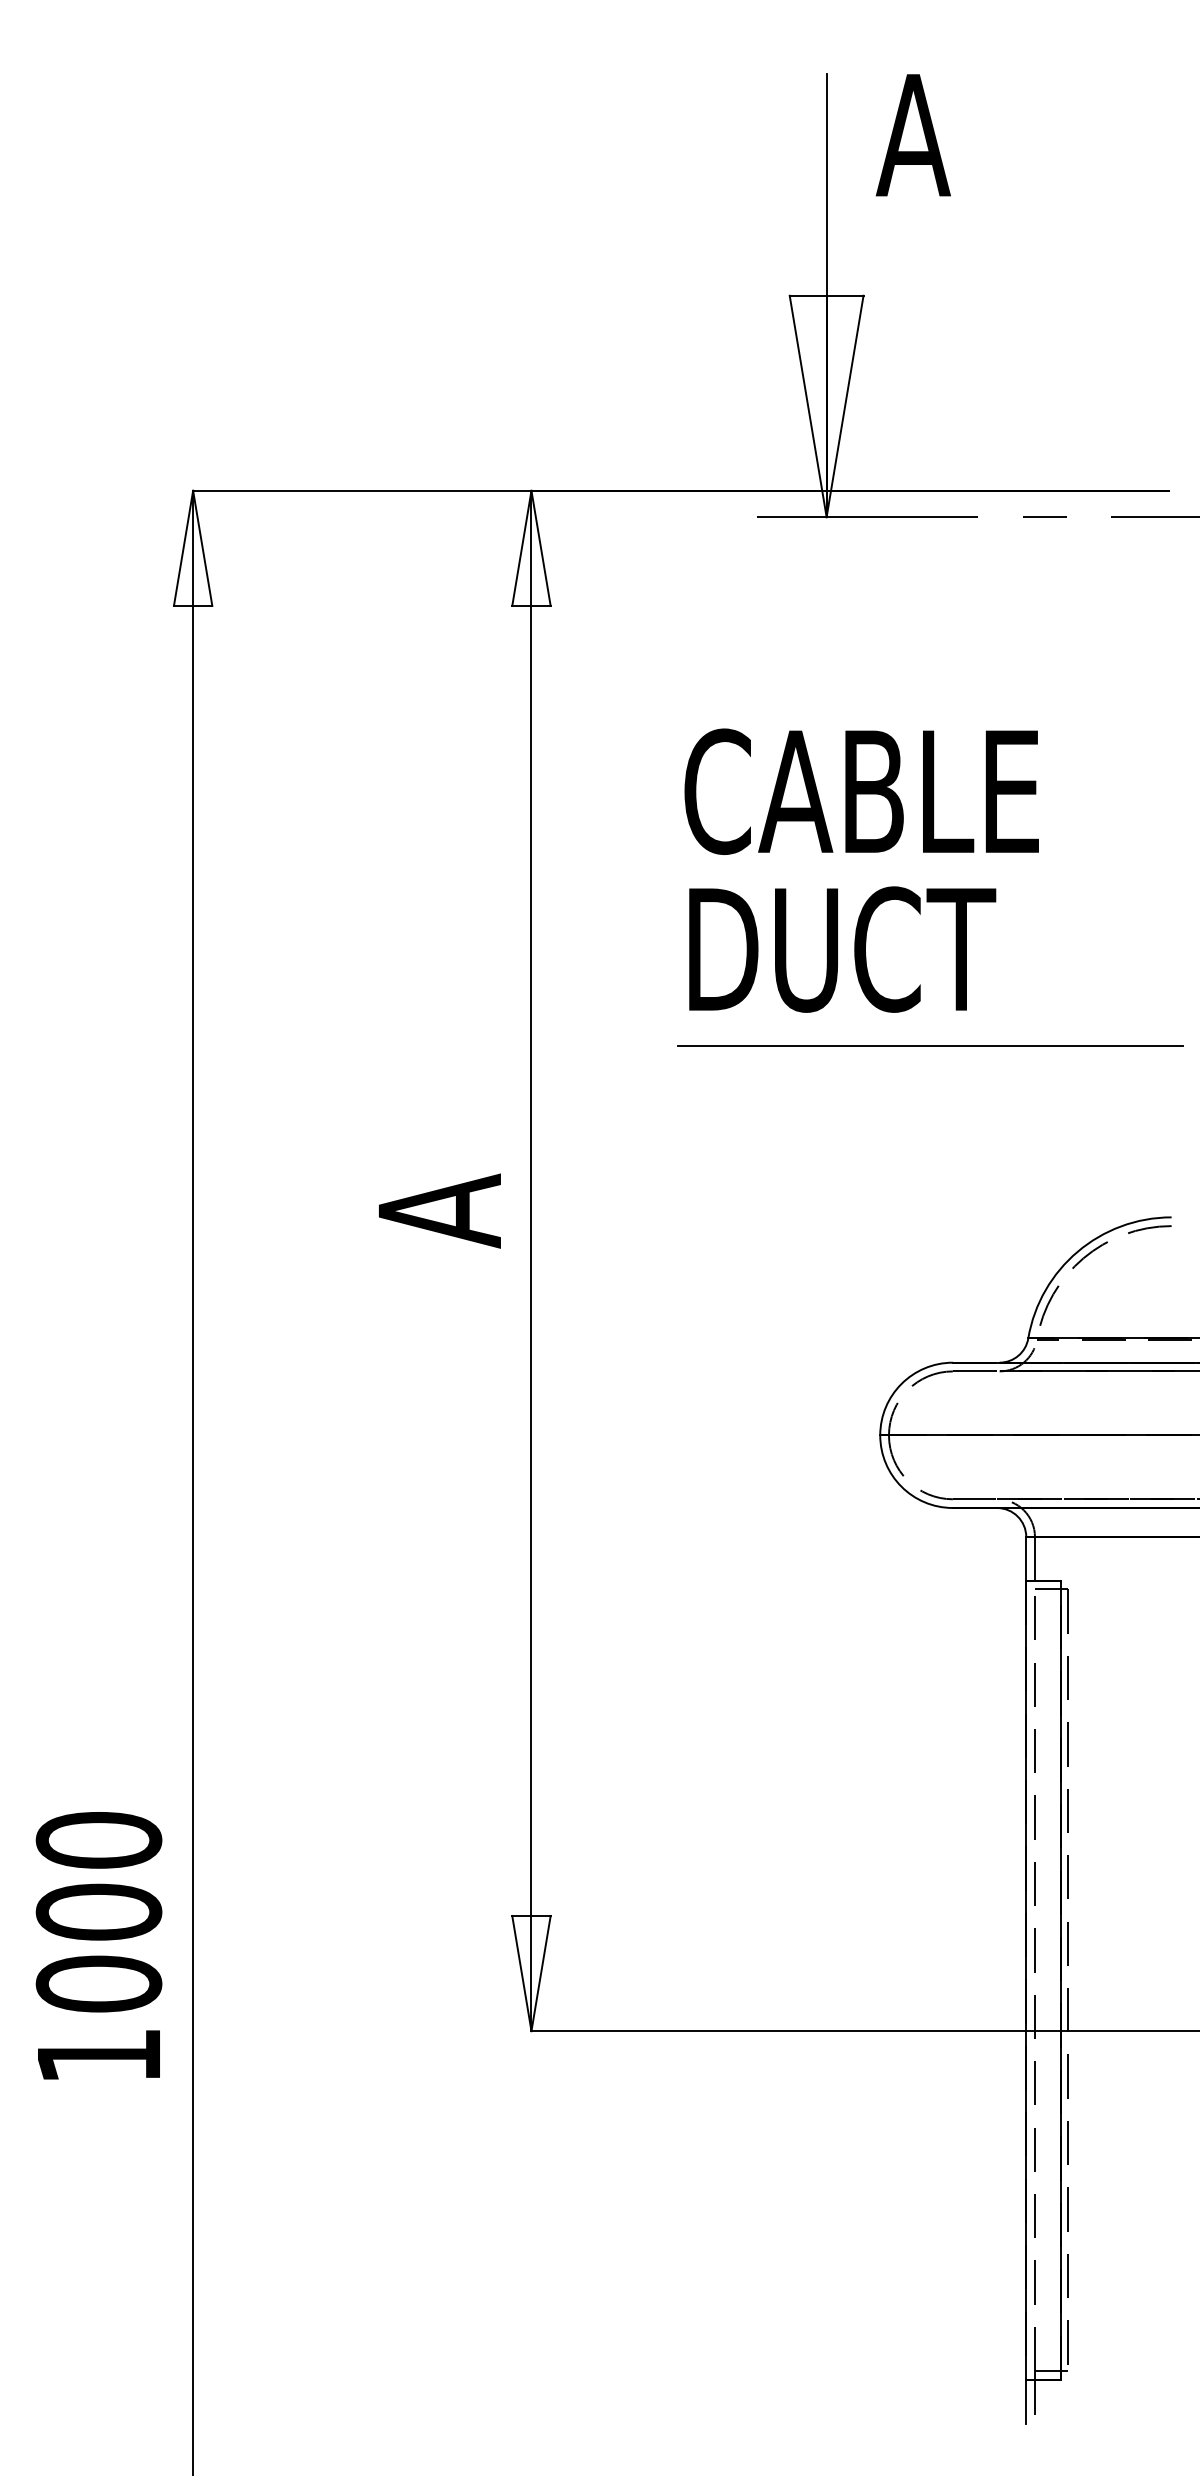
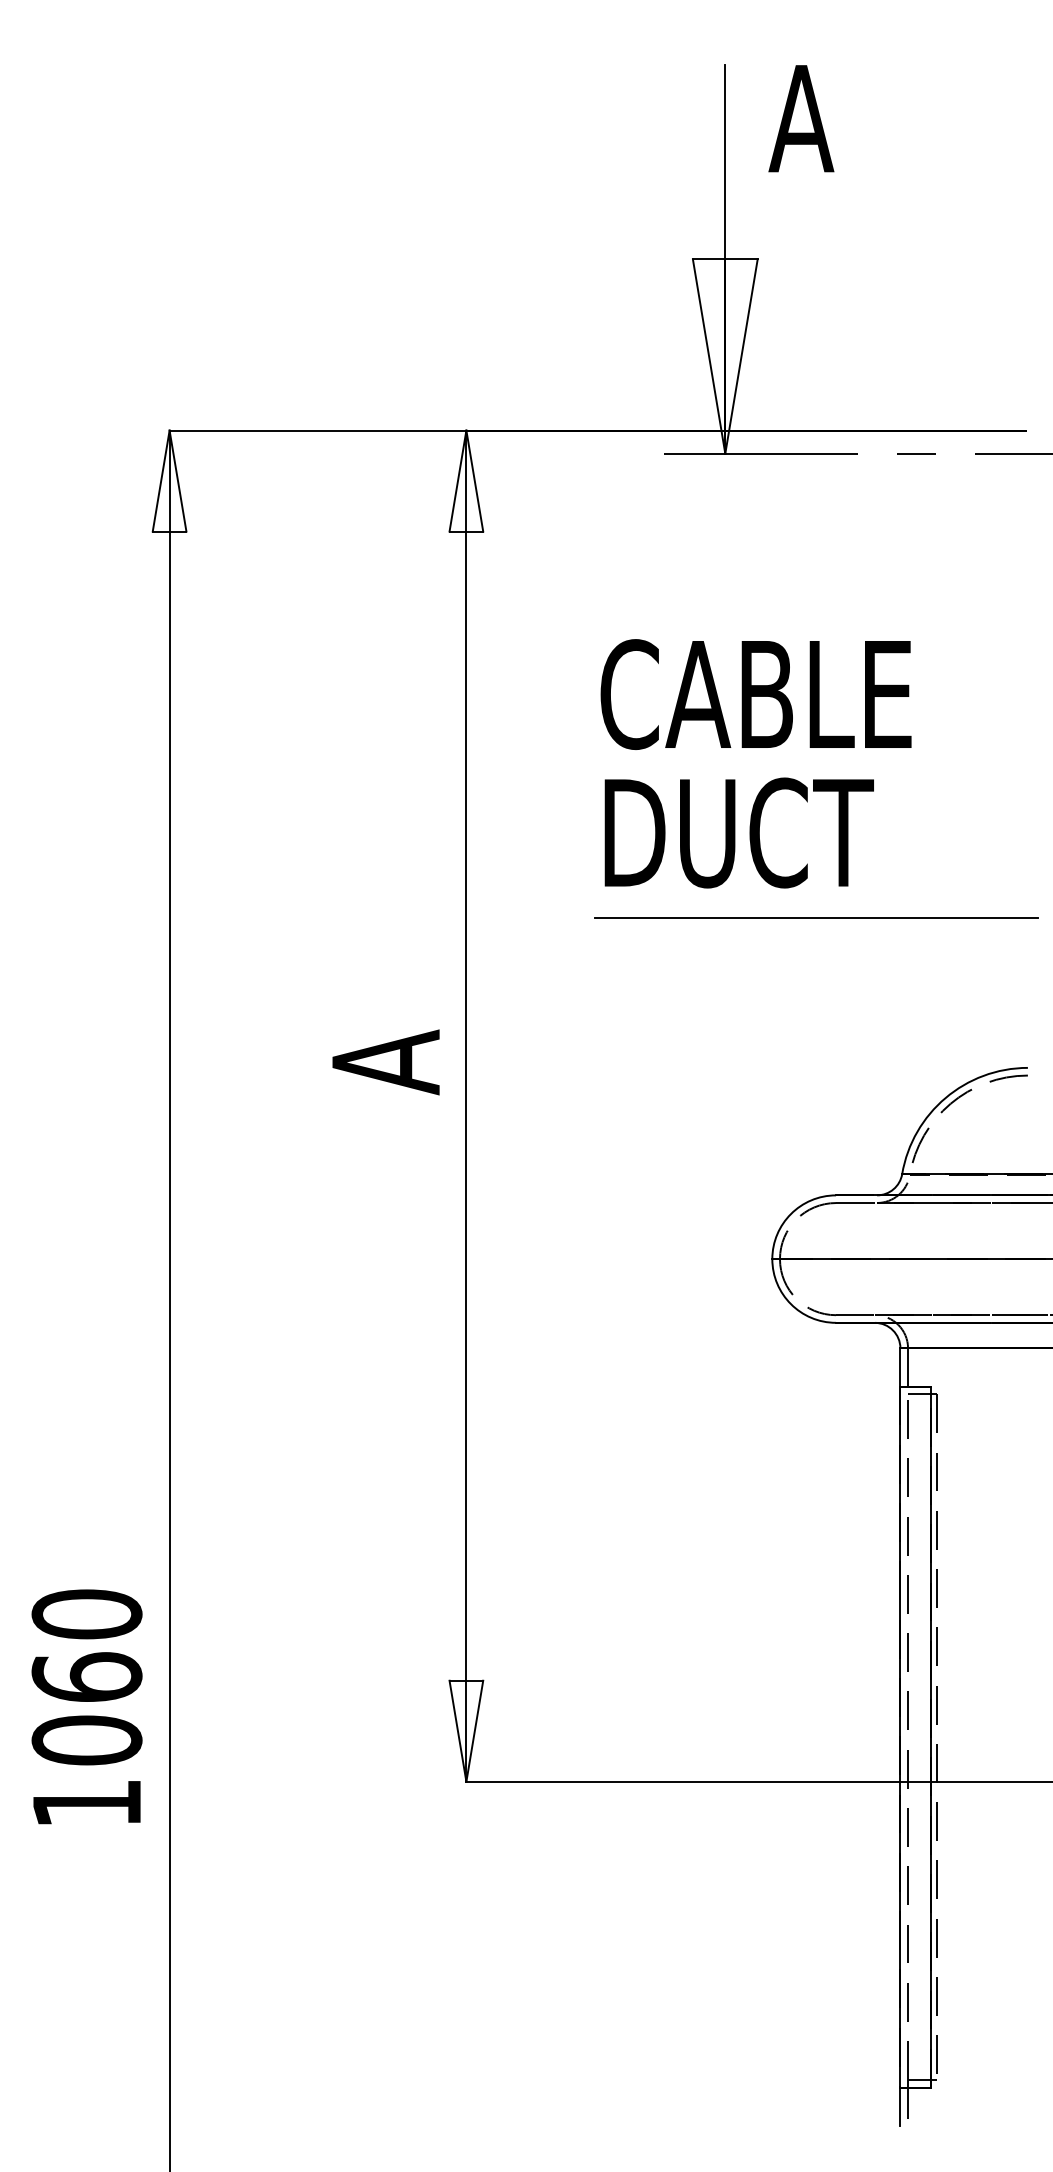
text: (98, 1911) -> (86, 1676), 1000 -> 1060

